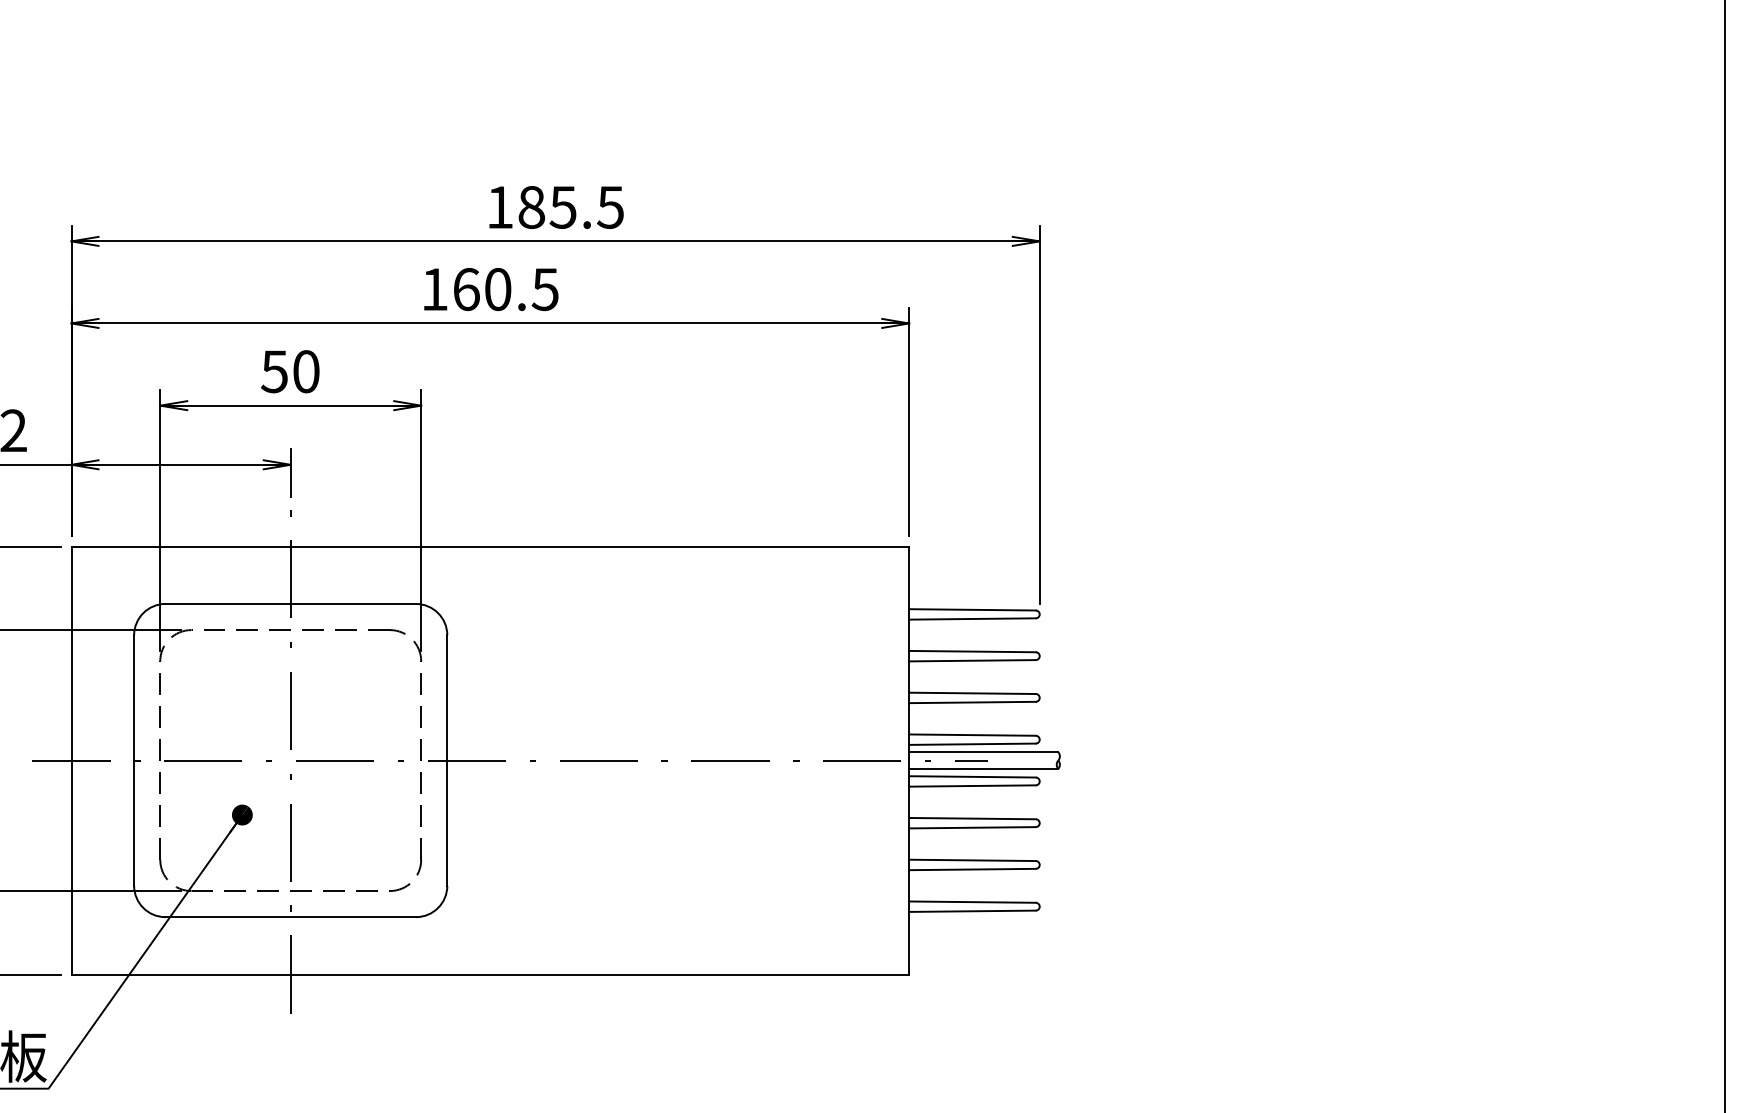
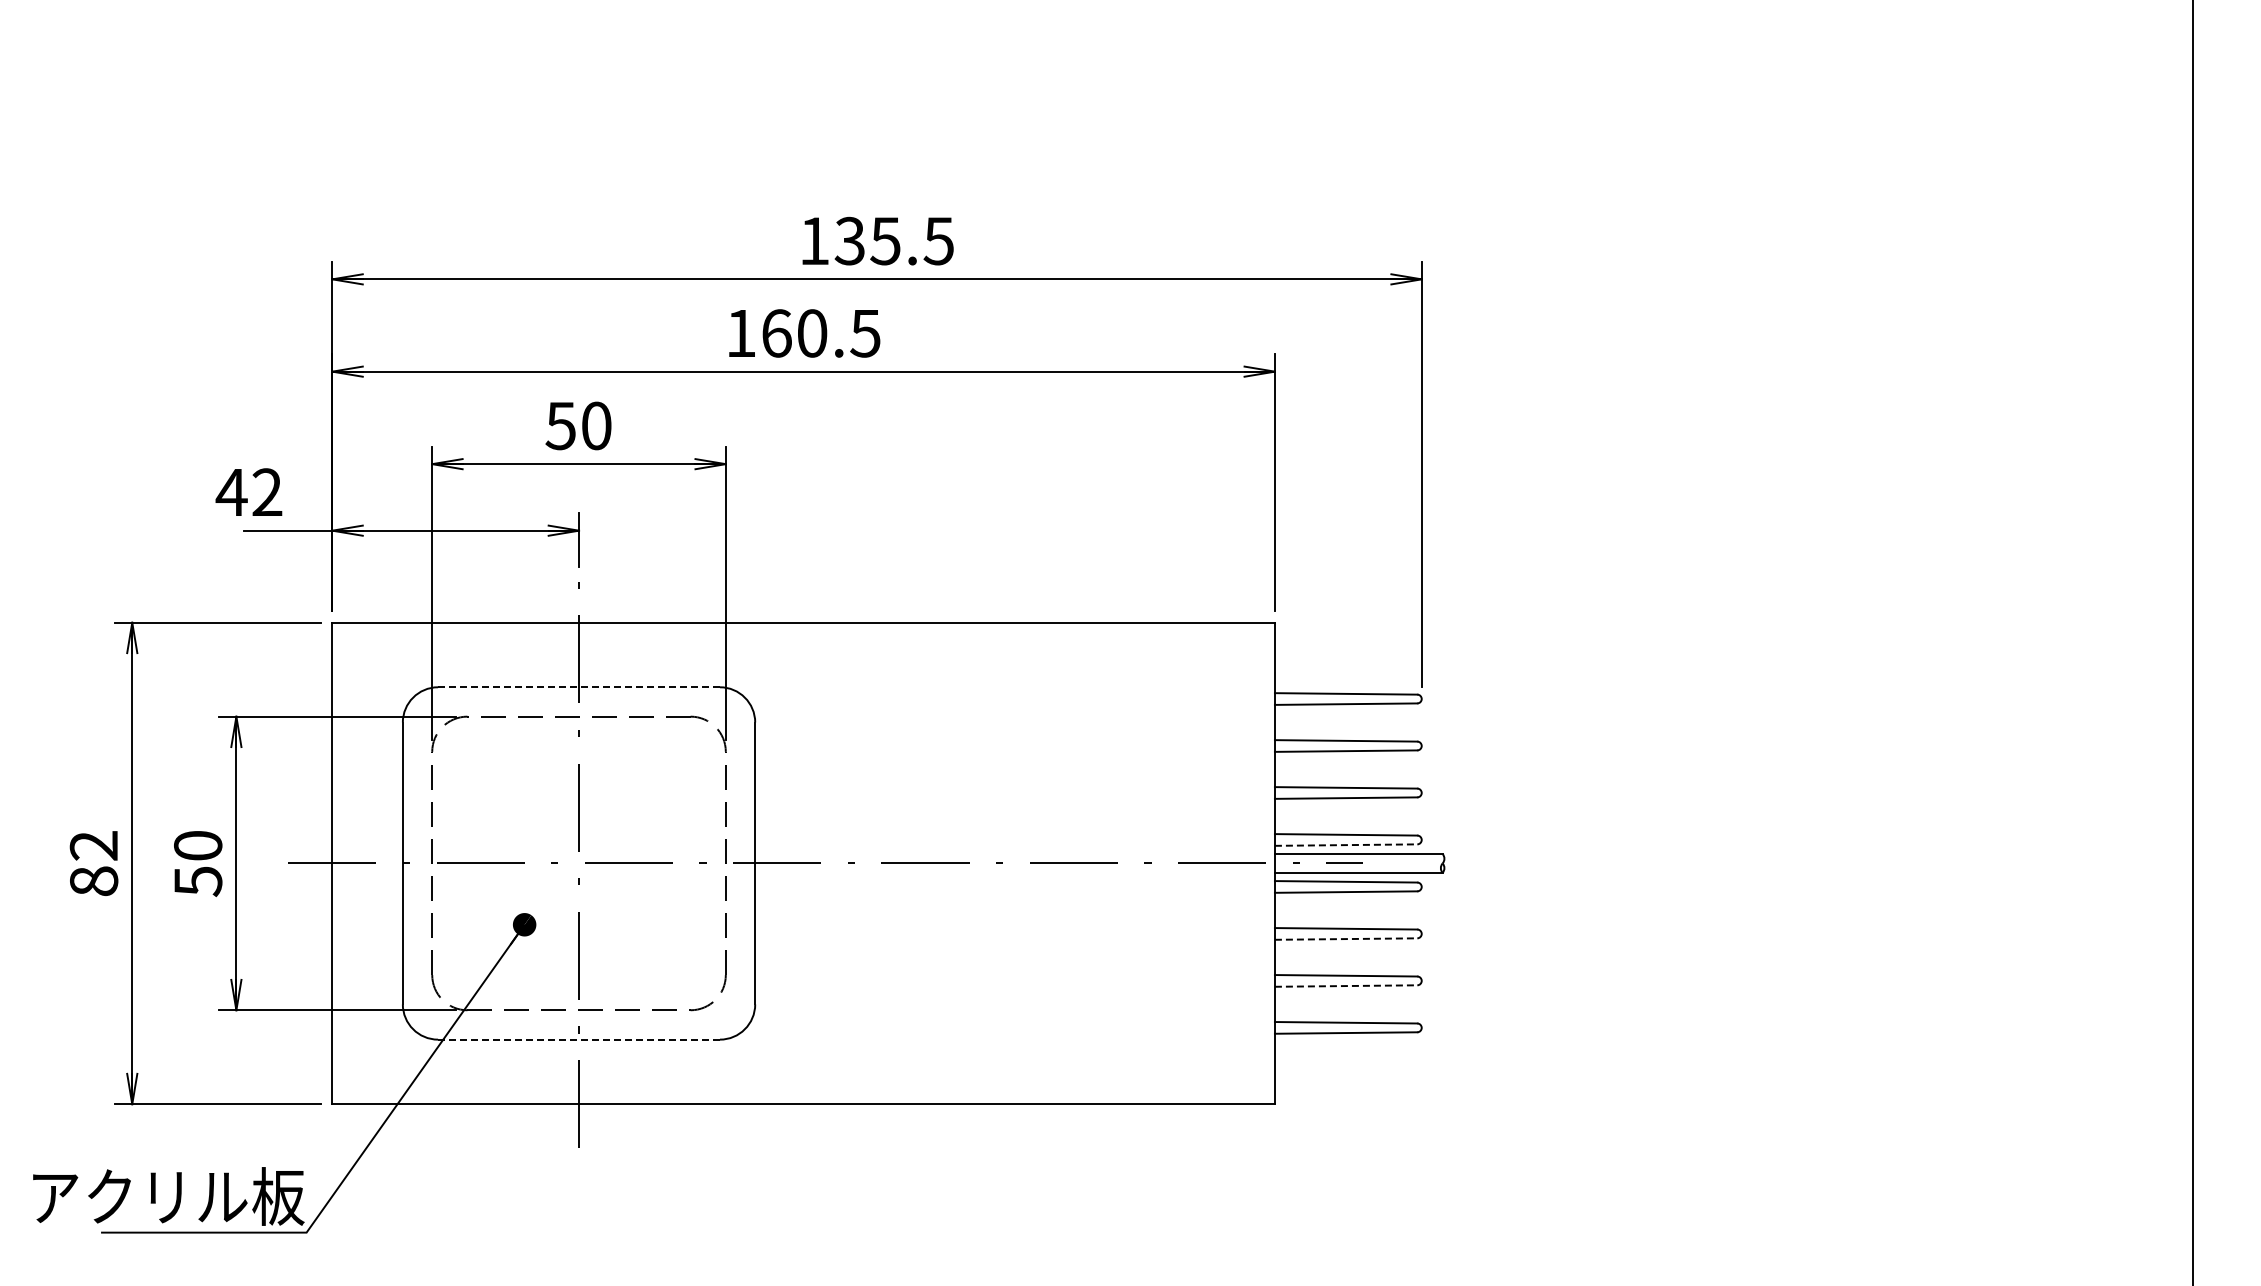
text: (531, 206) -> (849, 240), 185.5 -> 135.5
line: (291, 604) -> (579, 687), solid -> dashed
line: (972, 744) -> (1346, 845), solid -> dashed
line: (972, 828) -> (1346, 939), solid -> dashed
line: (972, 869) -> (1346, 986), solid -> dashed
line: (291, 917) -> (579, 1039), solid -> dashed

